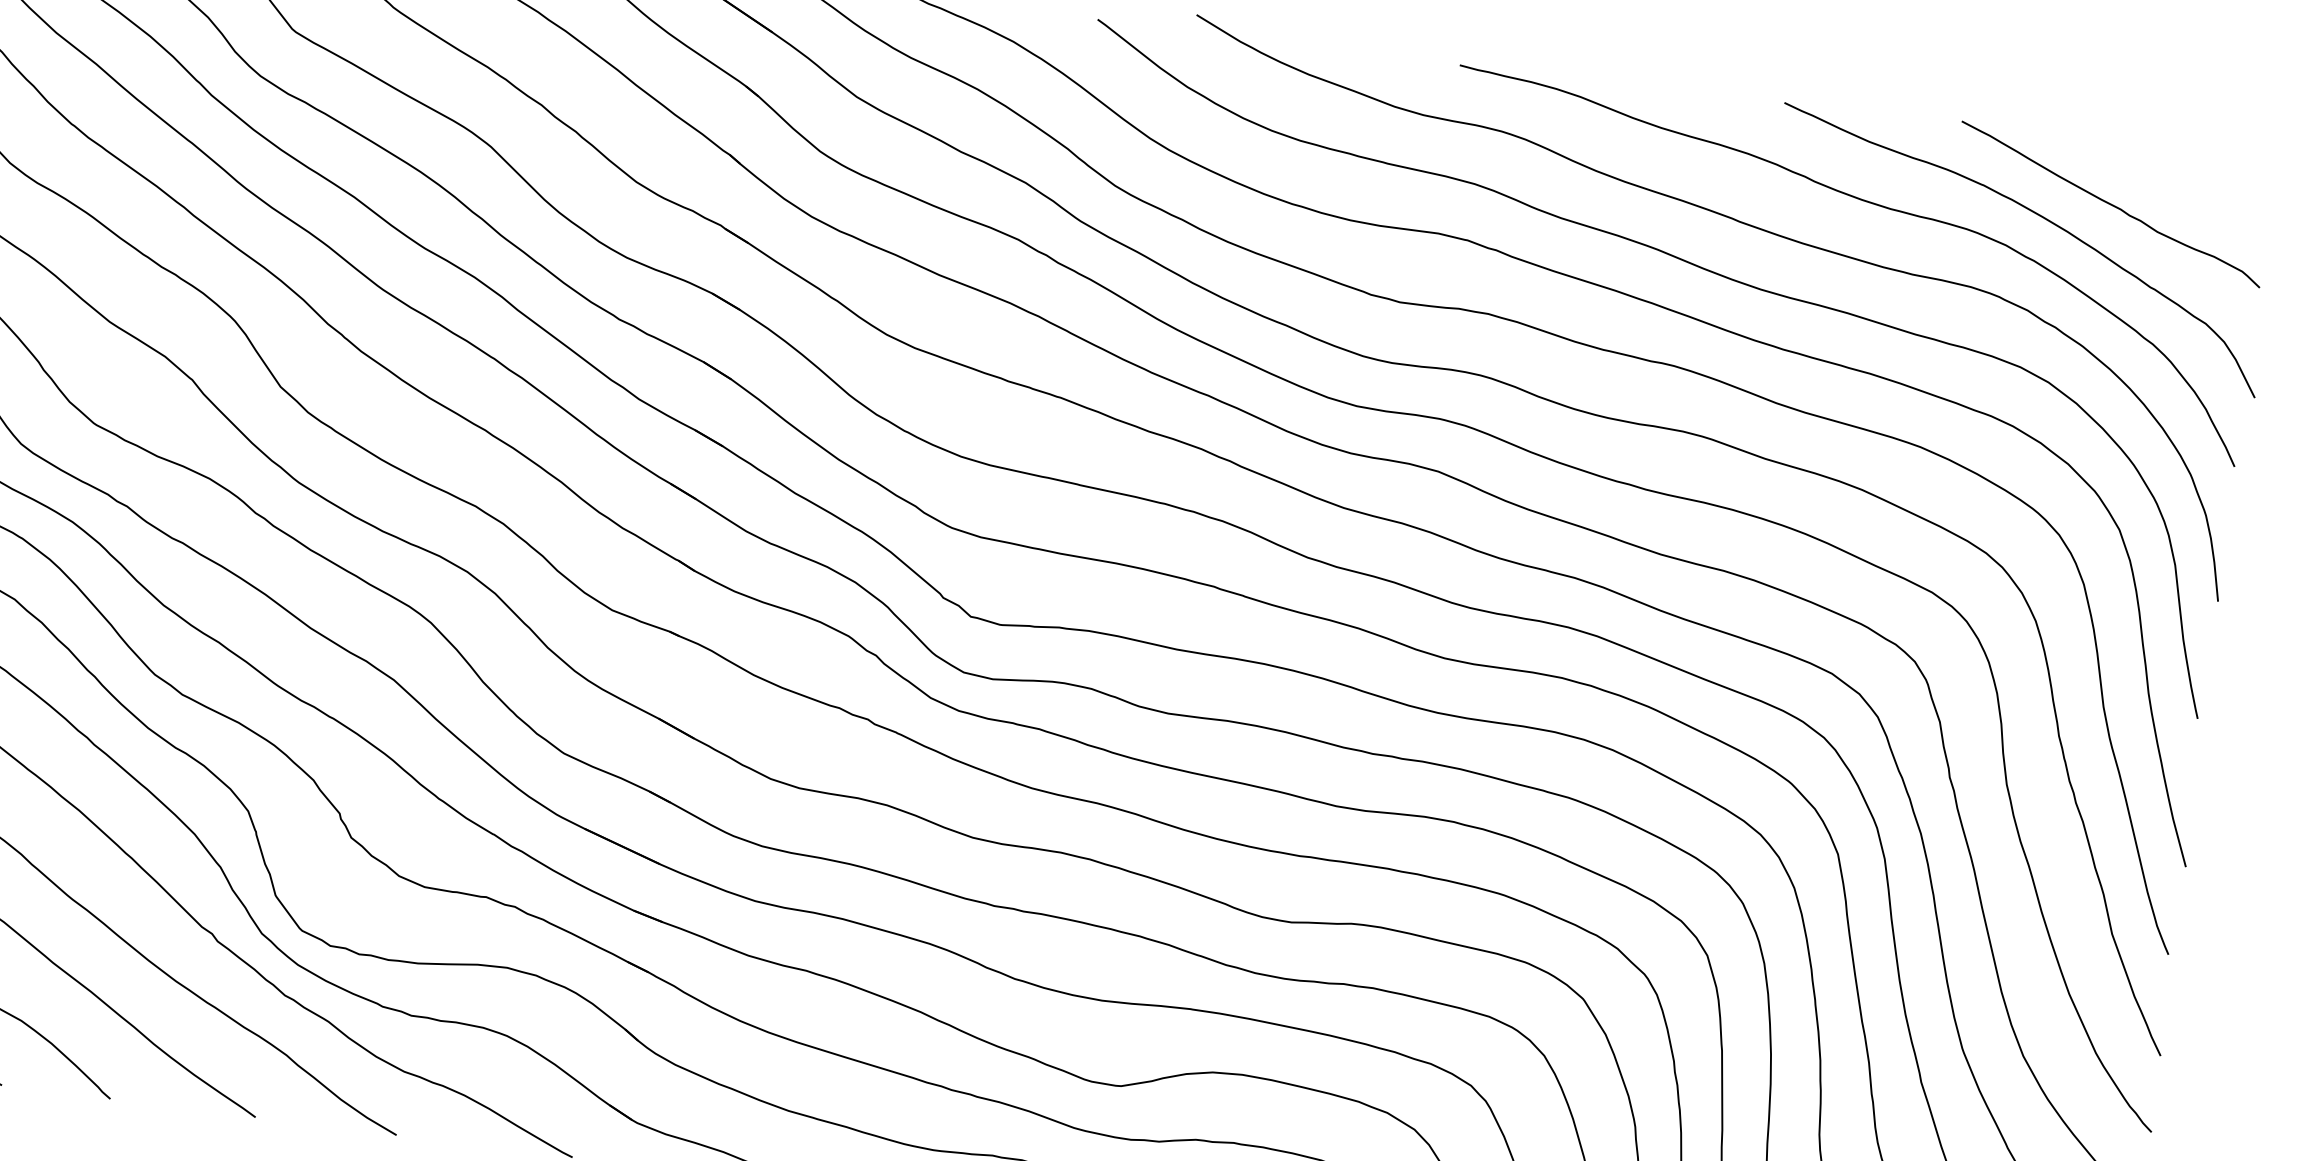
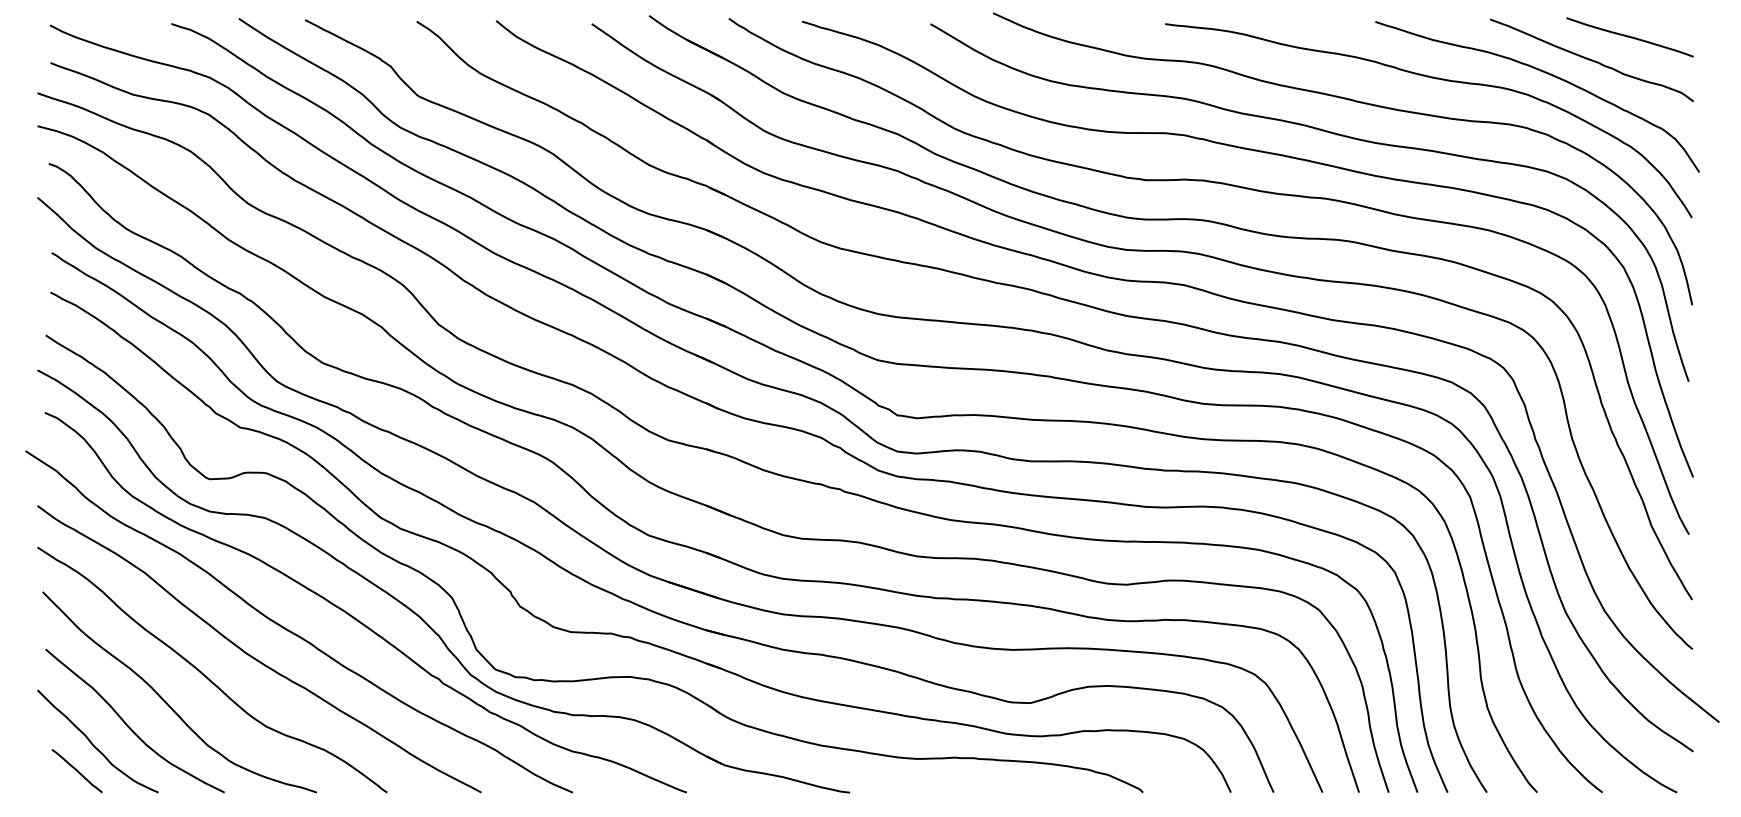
curve: (2173, 176) -> (1629, 37), added

